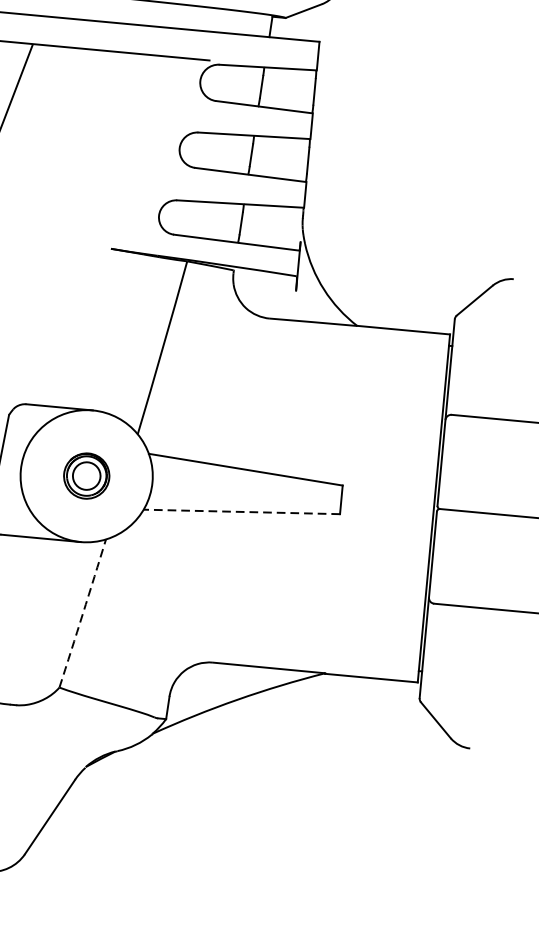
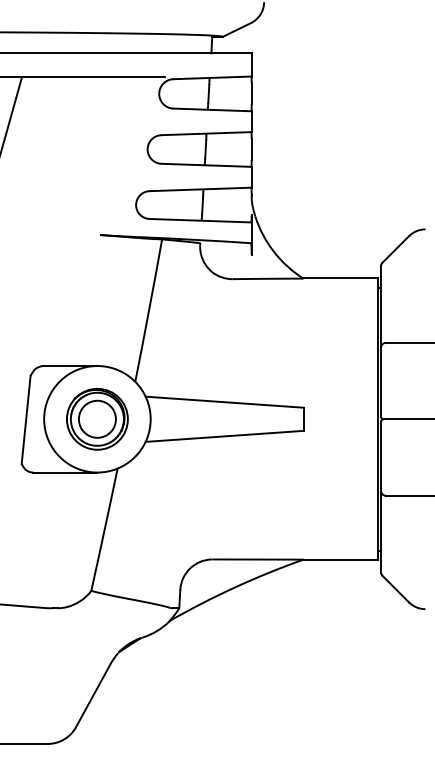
part: (86, 475) -> (97, 418), size x1.67
line: (241, 512) -> (224, 436), dashed -> solid
arc: (82, 613) -> (104, 529), dashed -> solid

